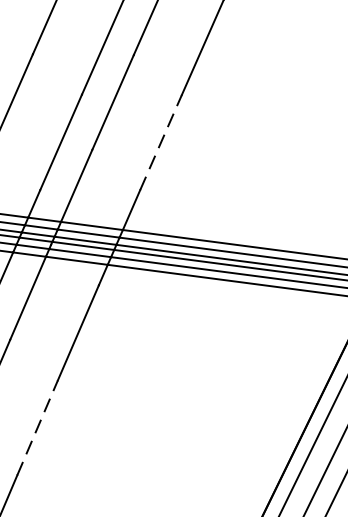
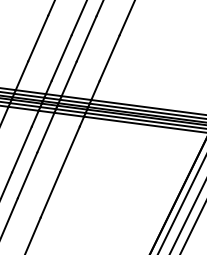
line: (160, 143) -> (109, 58), dashed -> solid
line: (37, 427) -> (50, 194), dashed -> solid

